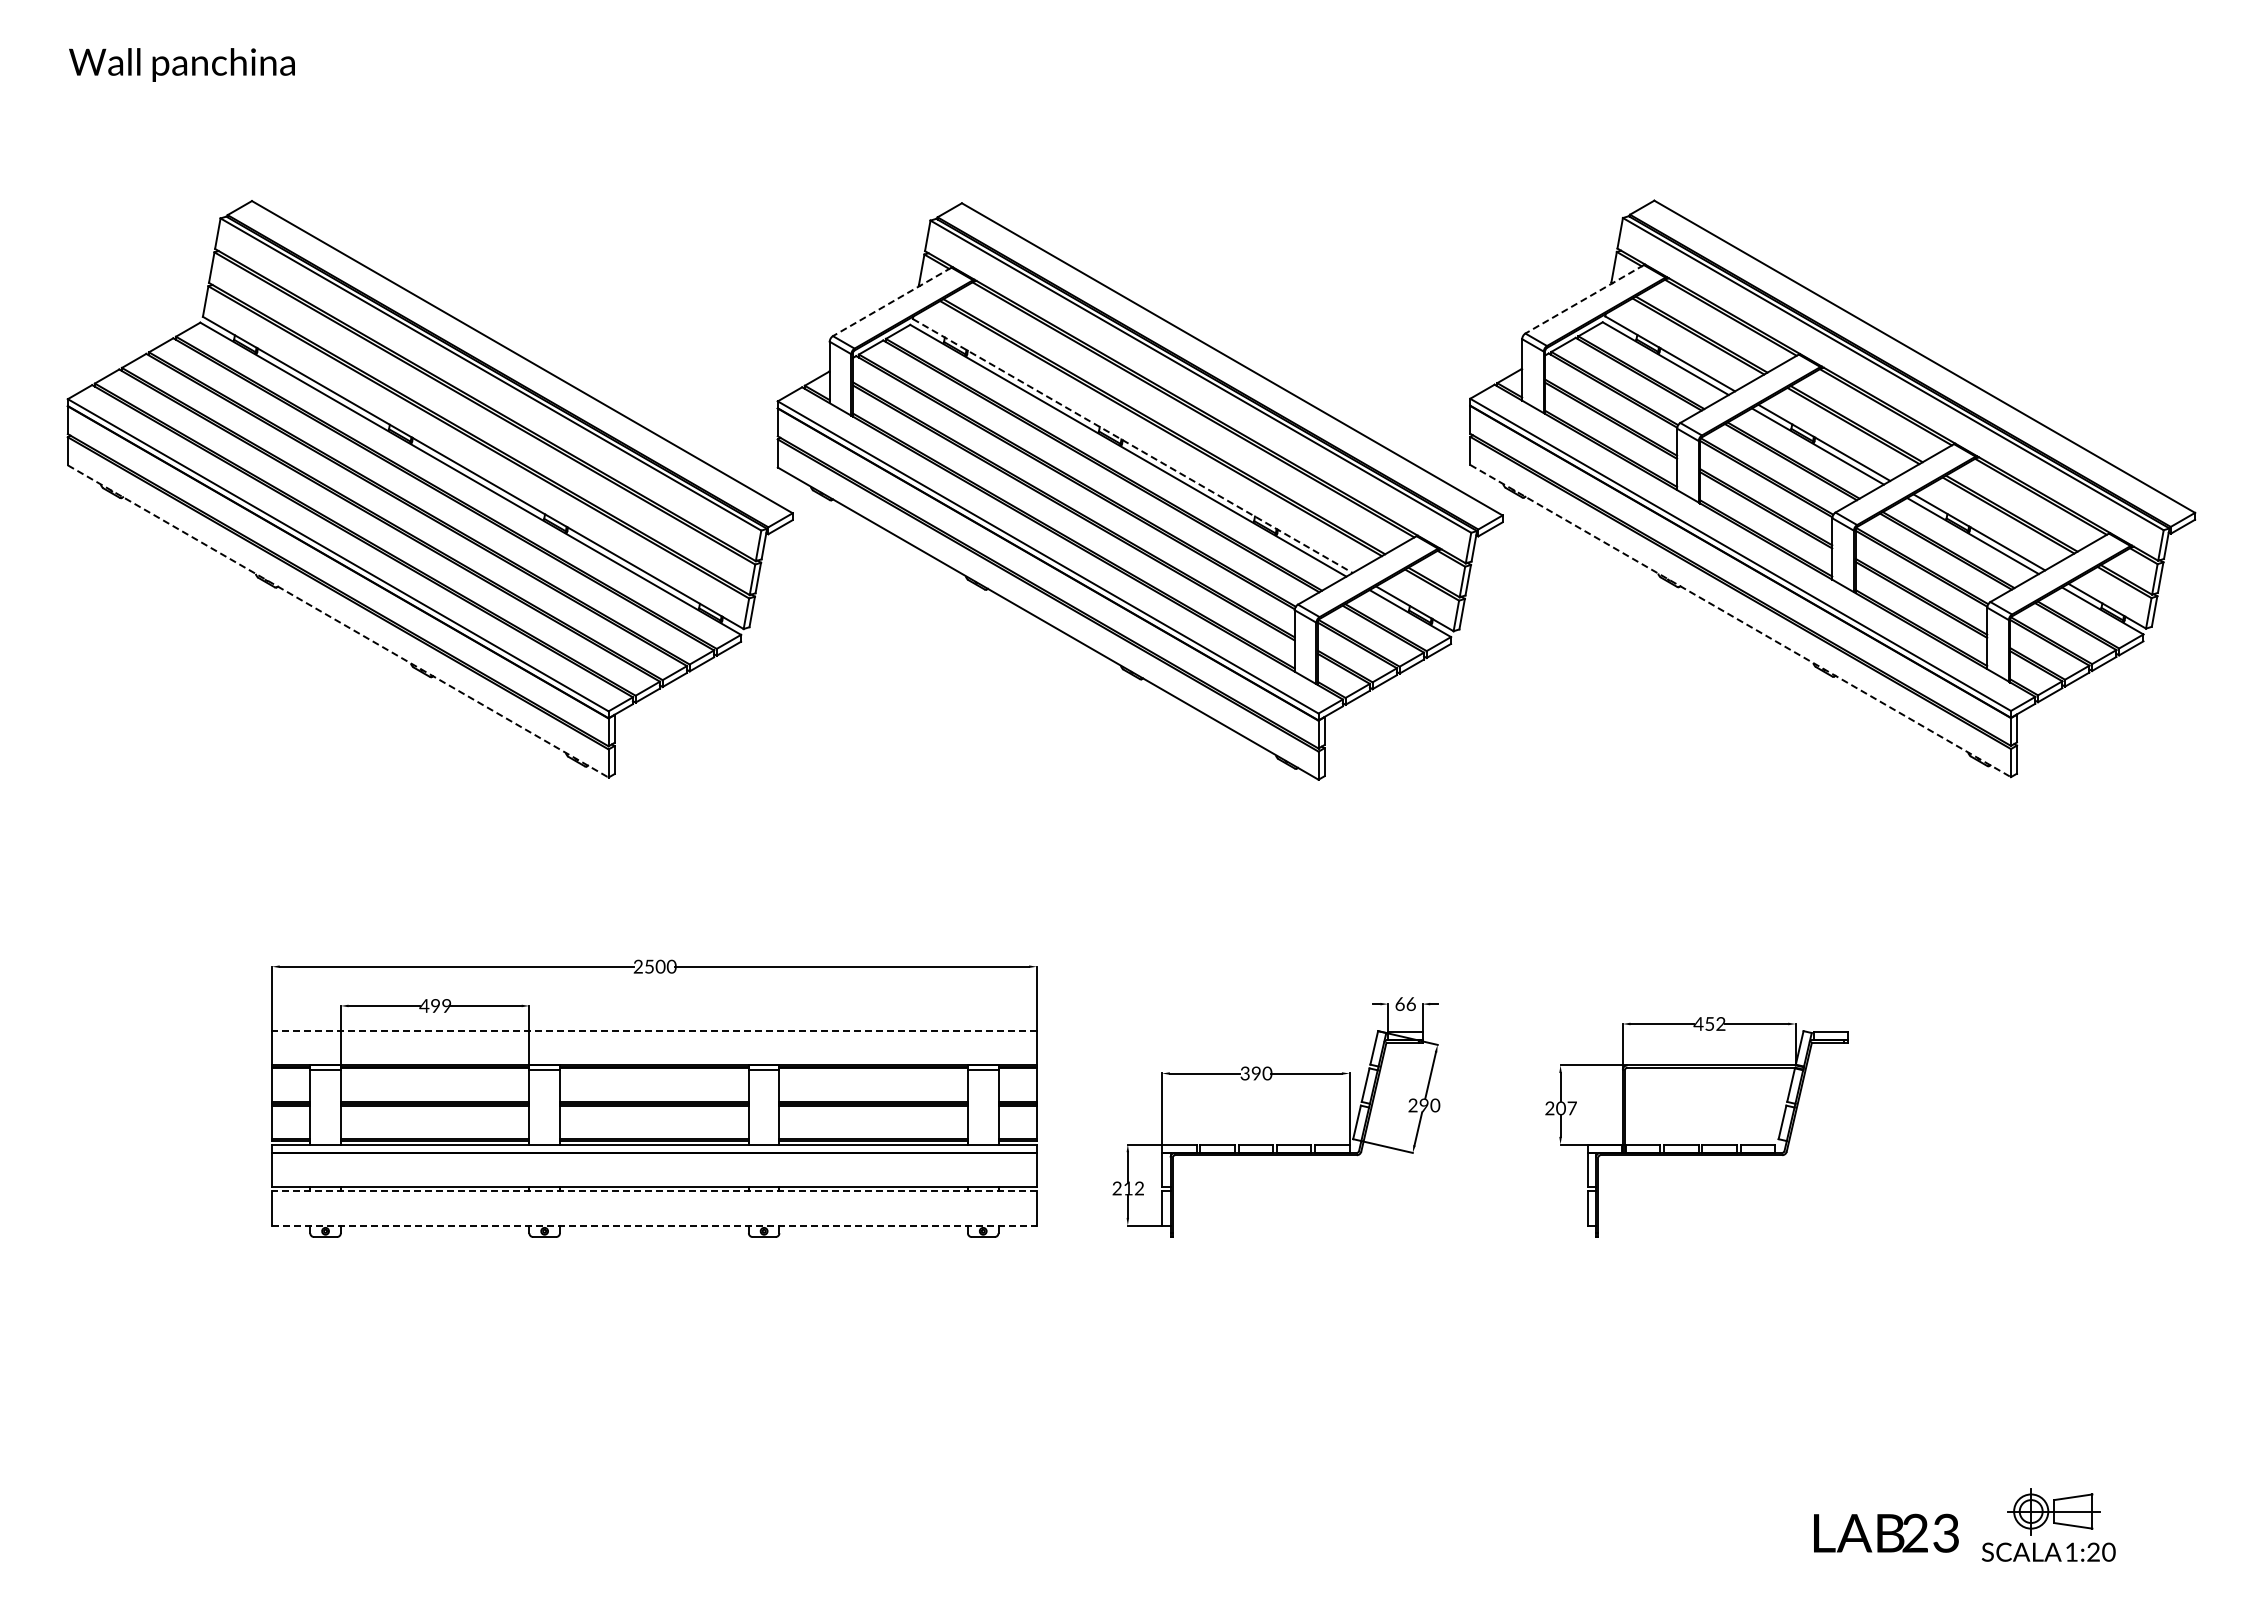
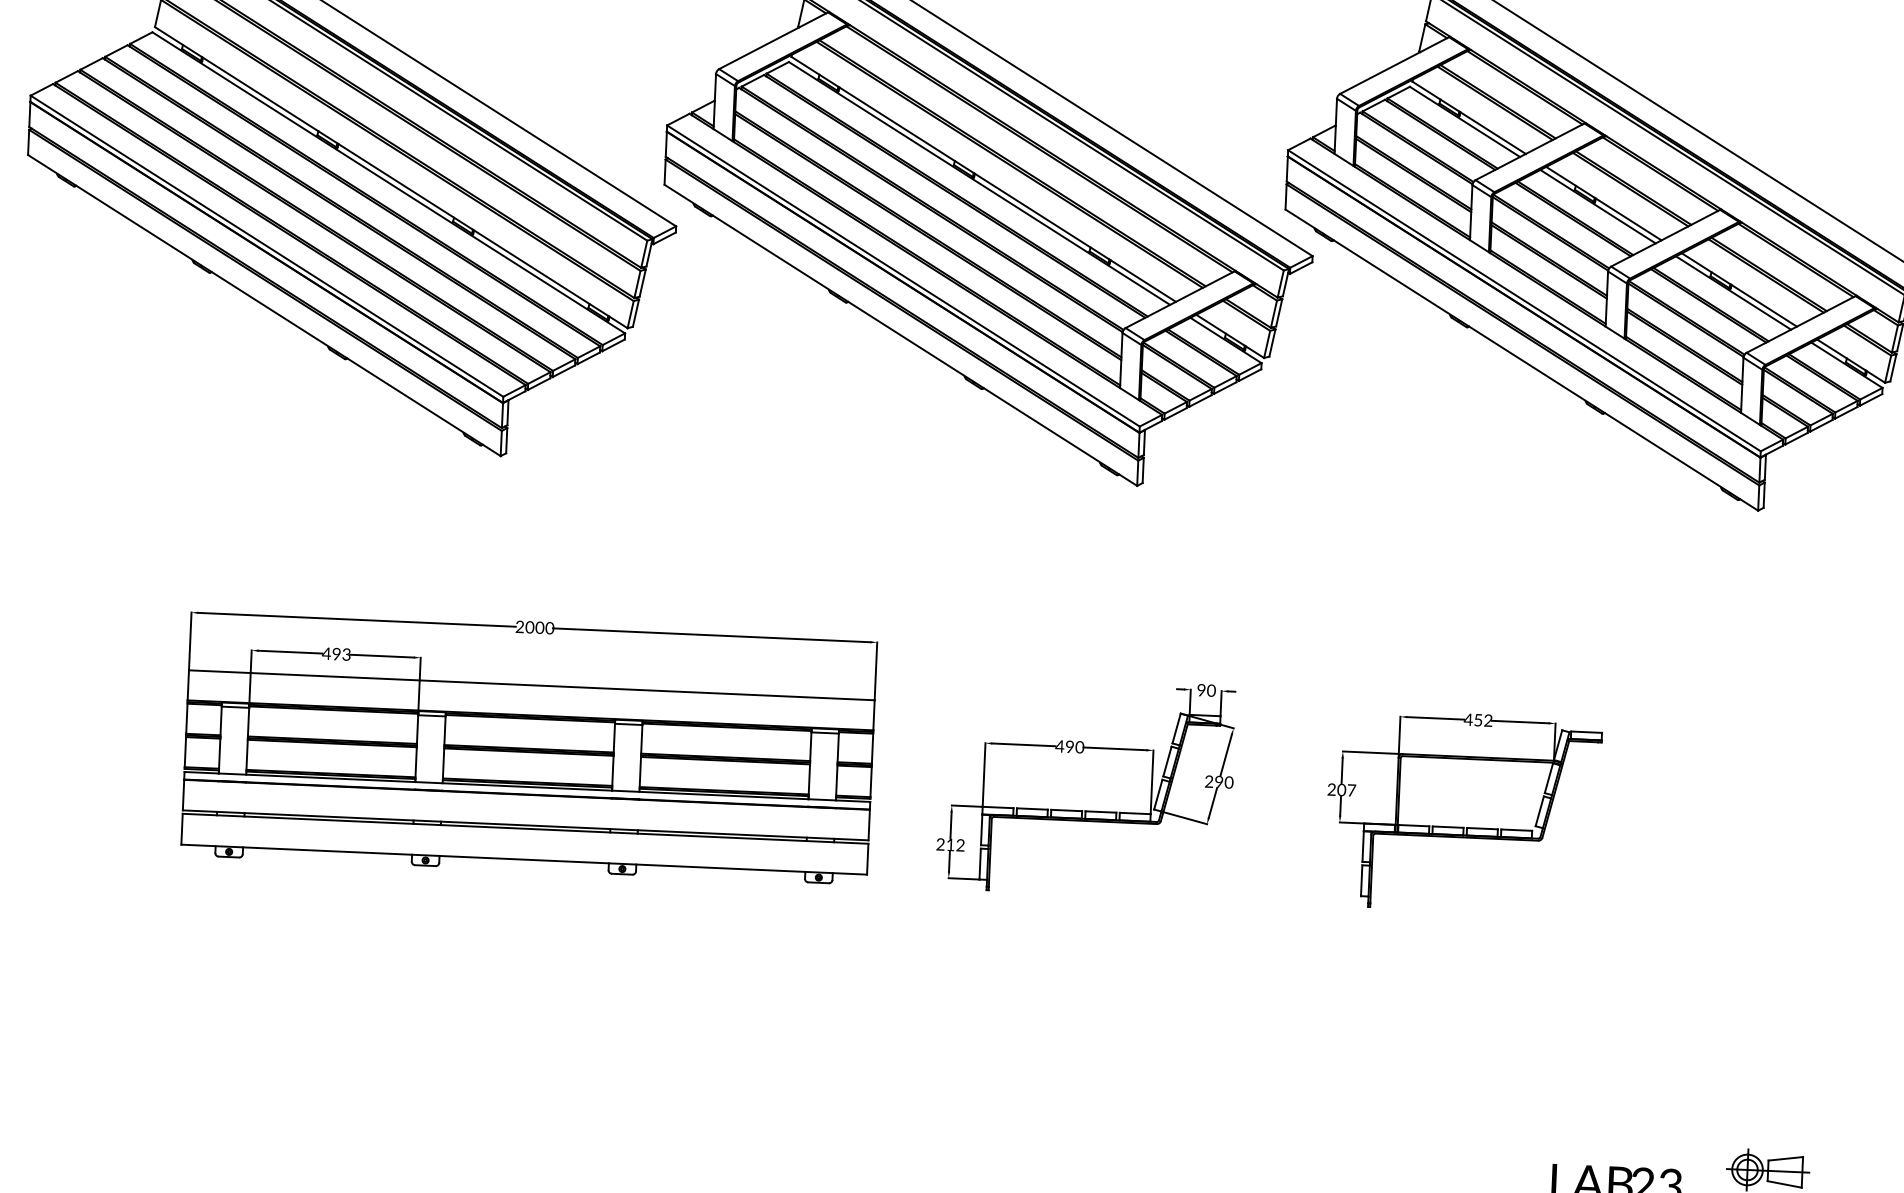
line: (1584, 299) -> (1394, 65), dashed -> solid
line: (891, 302) -> (772, 41), dashed -> solid
line: (1132, 446) -> (983, 179), dashed -> solid
line: (338, 621) -> (264, 305), dashed -> solid
line: (1741, 621) -> (1522, 360), dashed -> solid
text: (649, 966) -> (529, 627), 2500 -> 2000
text: (1405, 1003) -> (1206, 689), 66 -> 90
text: (446, 1005) -> (346, 654), 499 -> 493
line: (653, 1031) -> (531, 685), dashed -> solid
text: (1245, 1073) -> (1060, 746), 390 -> 490
line: (653, 1191) -> (524, 829), dashed -> solid
line: (654, 1225) -> (524, 859), dashed -> solid

